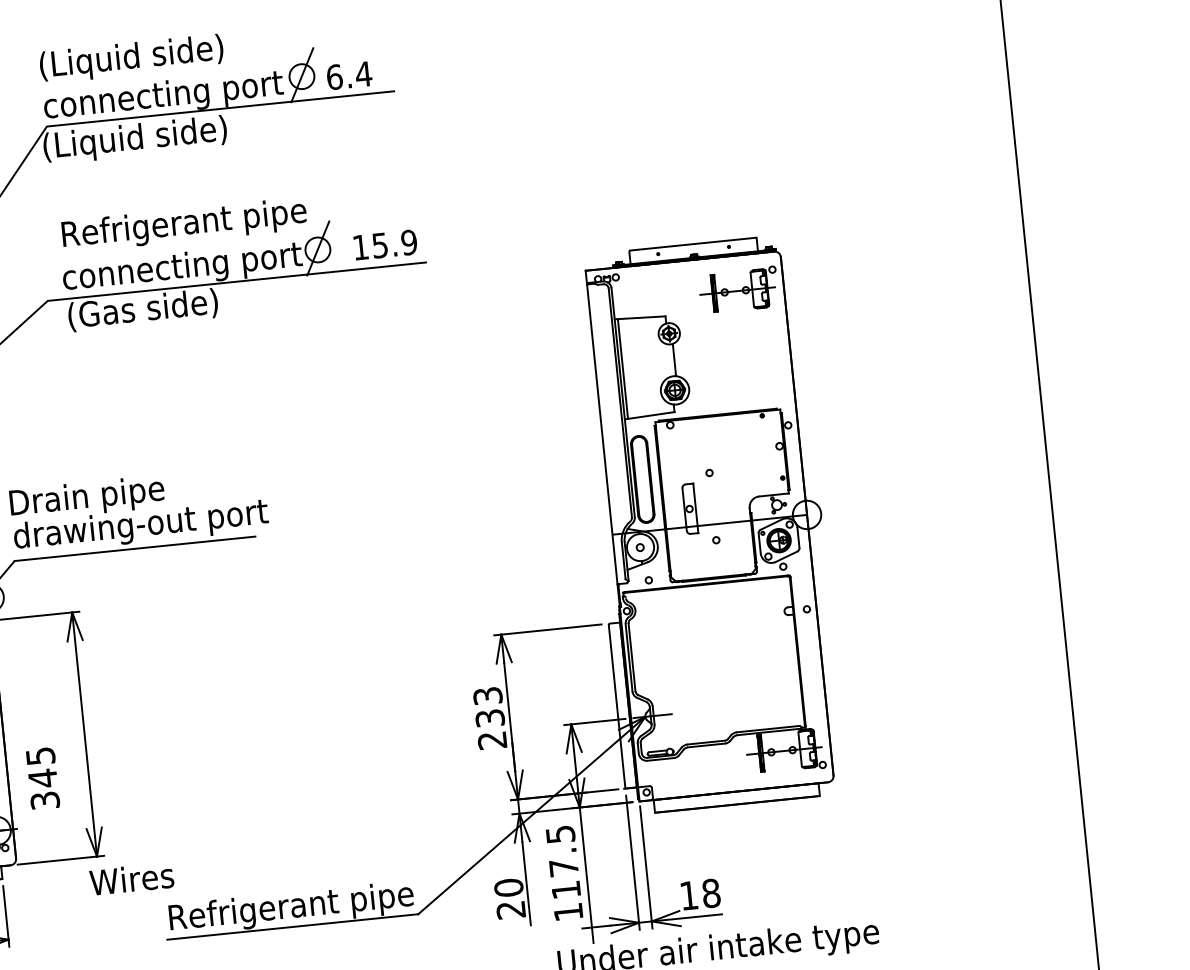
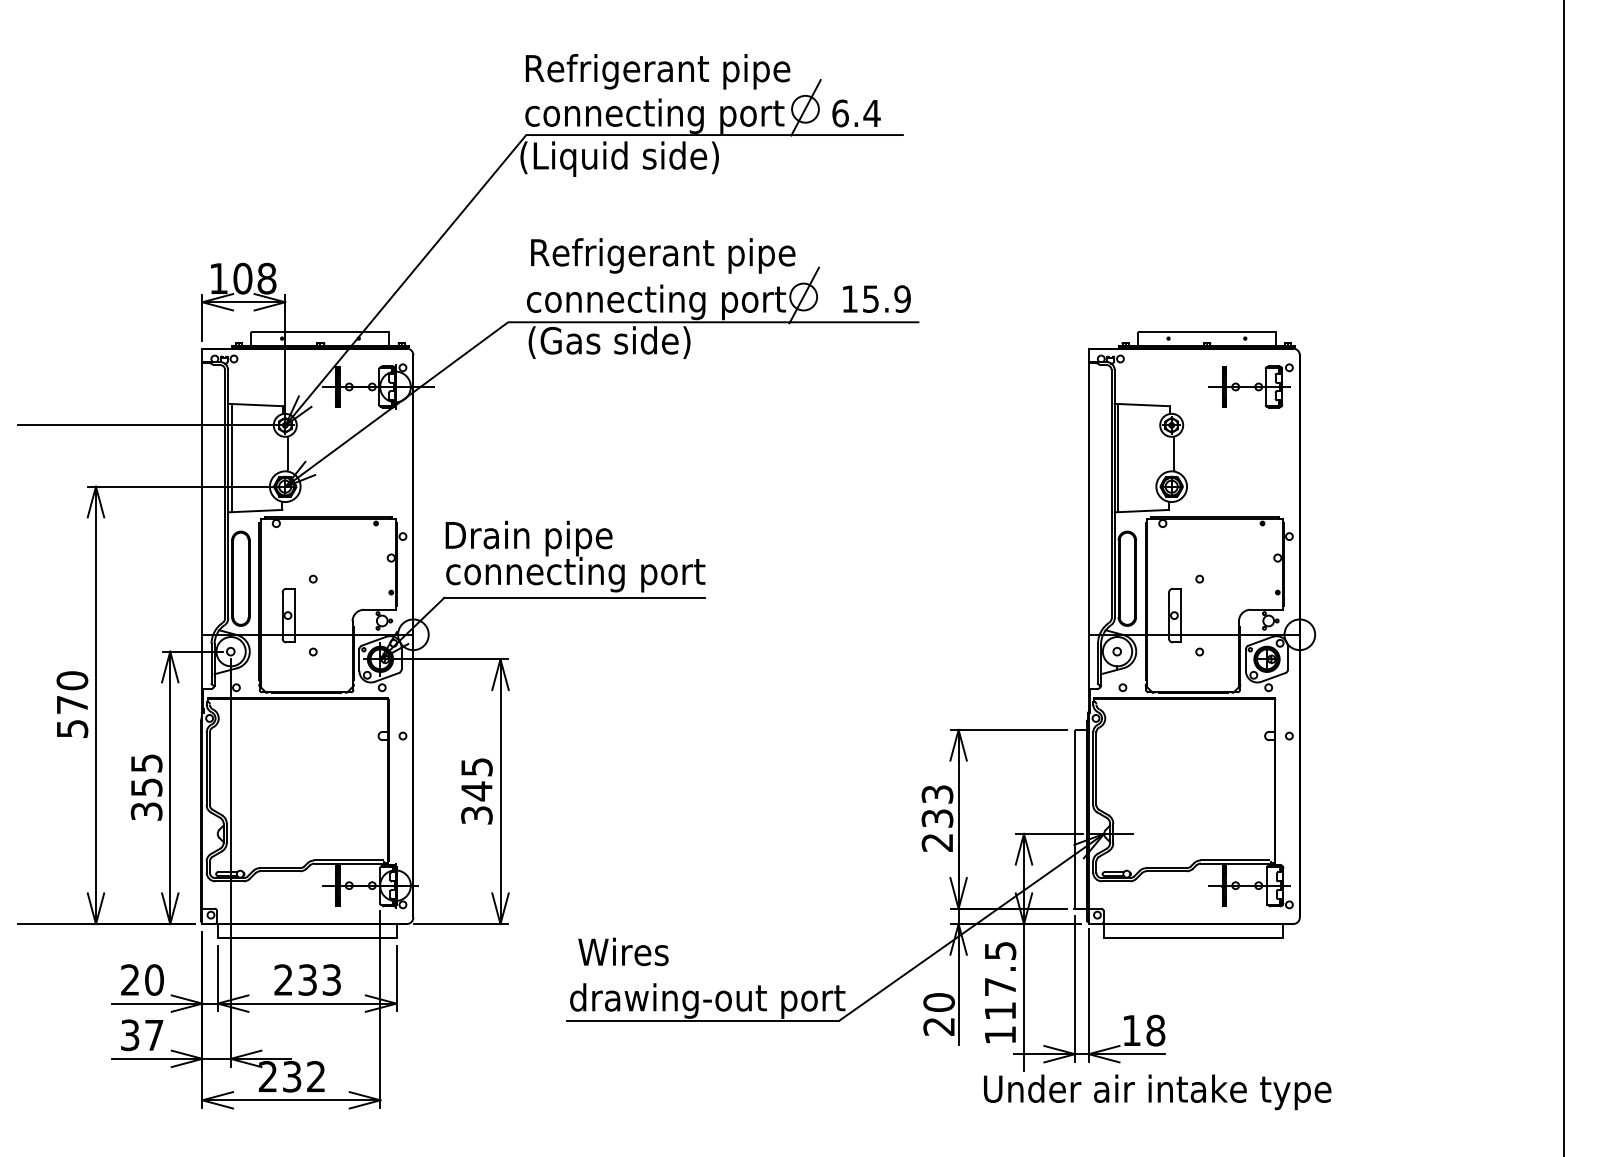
text: (161, 55) -> (657, 71), (Liquid side) -> Refrigerant pipe
text: (141, 526) -> (584, 574), drawing-out port -> connecting port
text: (42, 778) -> (476, 791), moved
text: (131, 878) -> (623, 951), moved
text: (295, 907) -> (707, 1000), Refrigerant pipe -> drawing-out port

